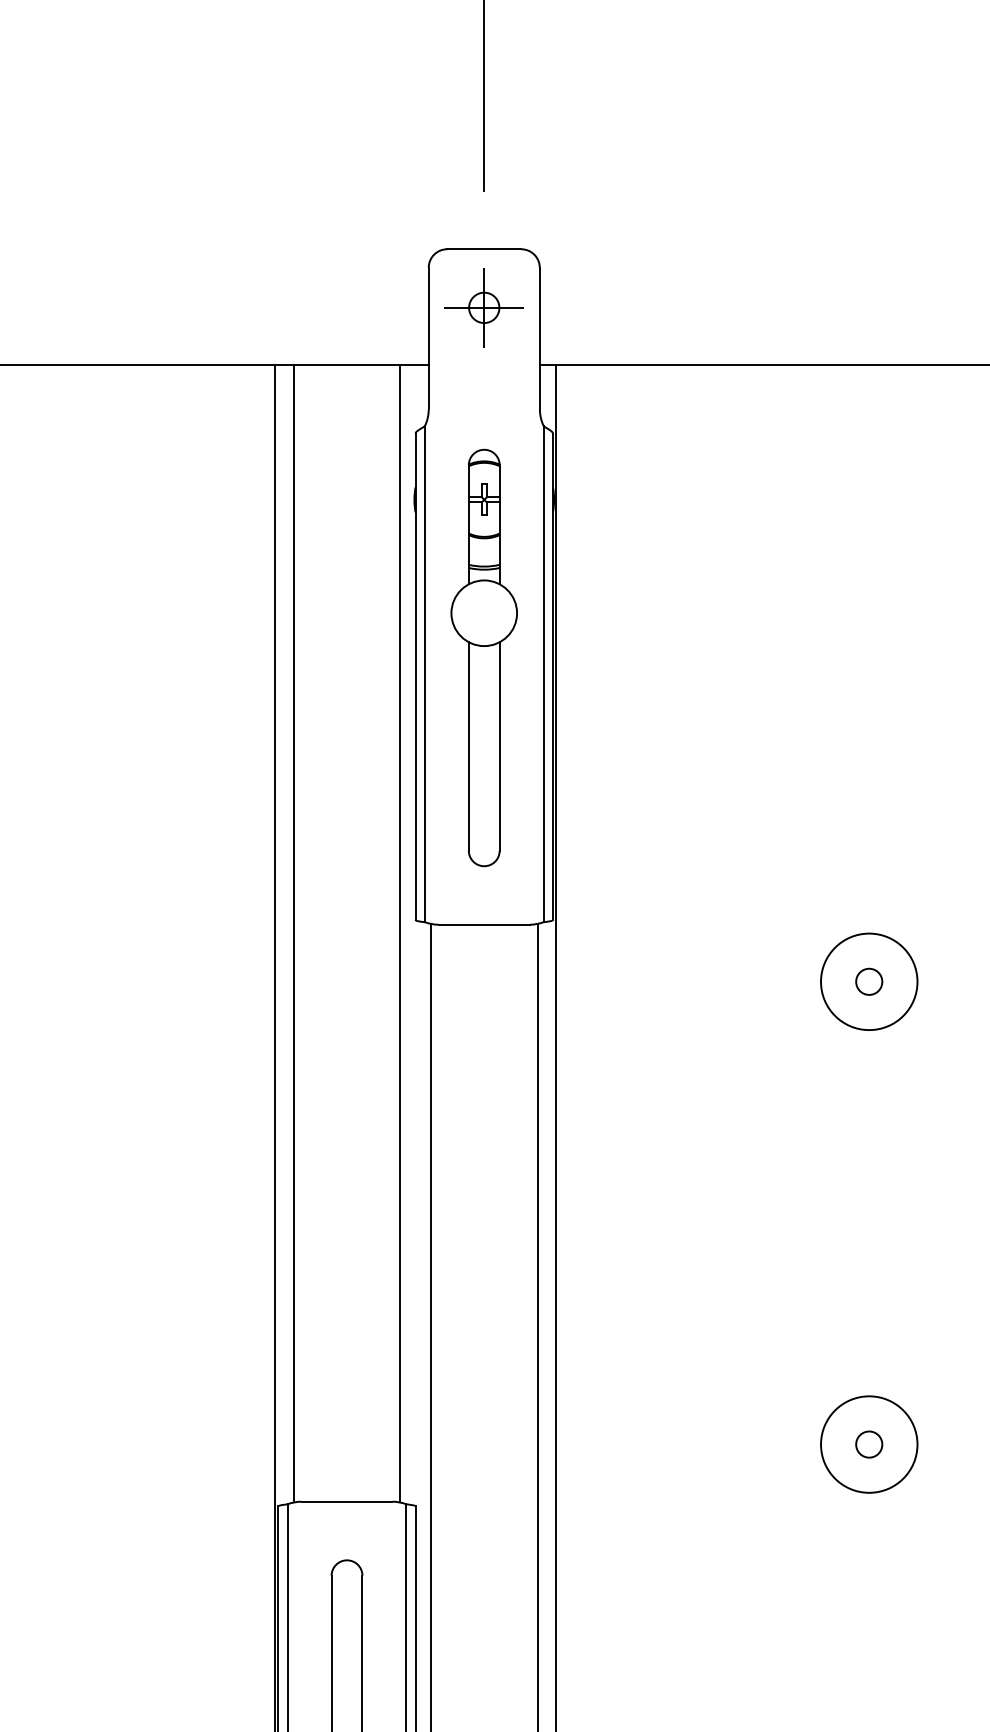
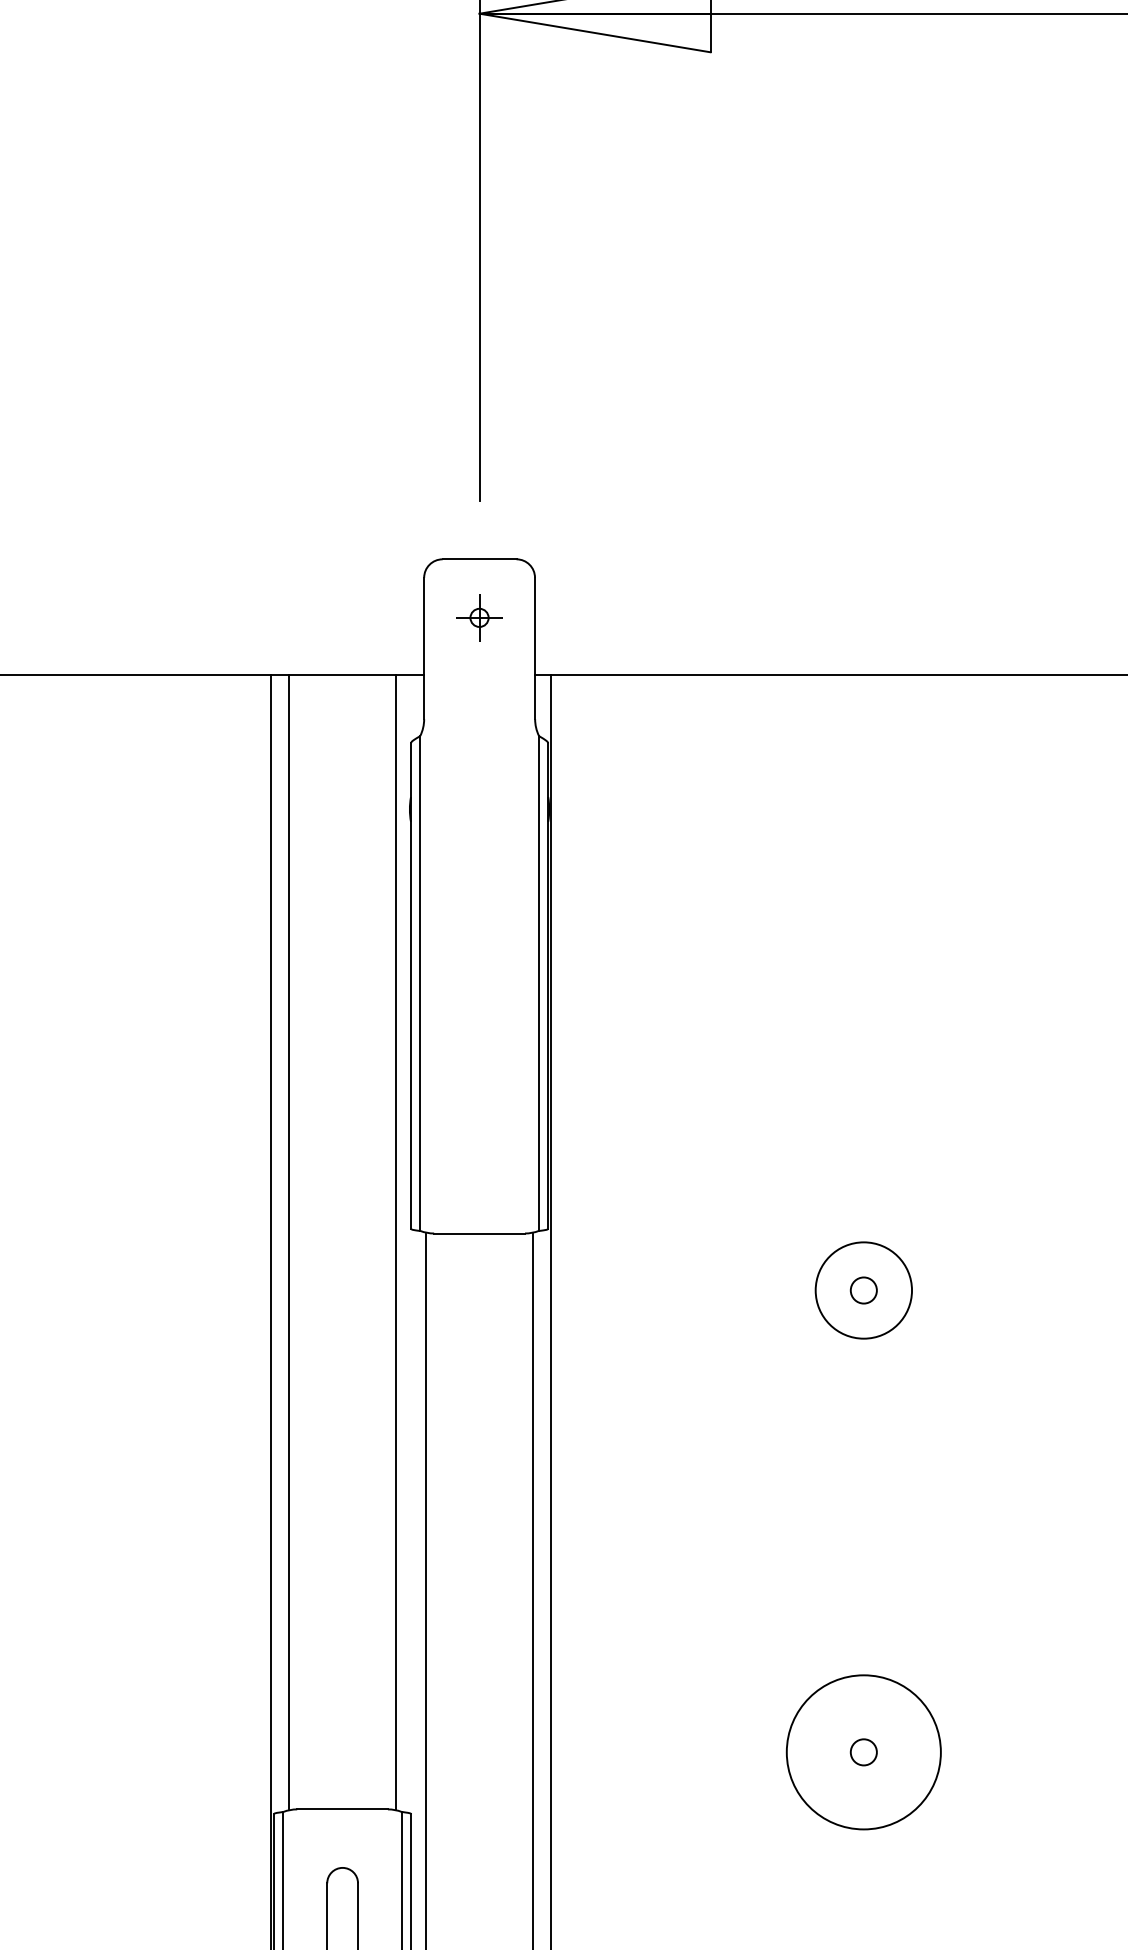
part: (484, 307) -> (479, 617), size x0.6
part: (484, 657) -> (479, 966), removed
circle: (868, 1444) -> (863, 1752), size x1.6

